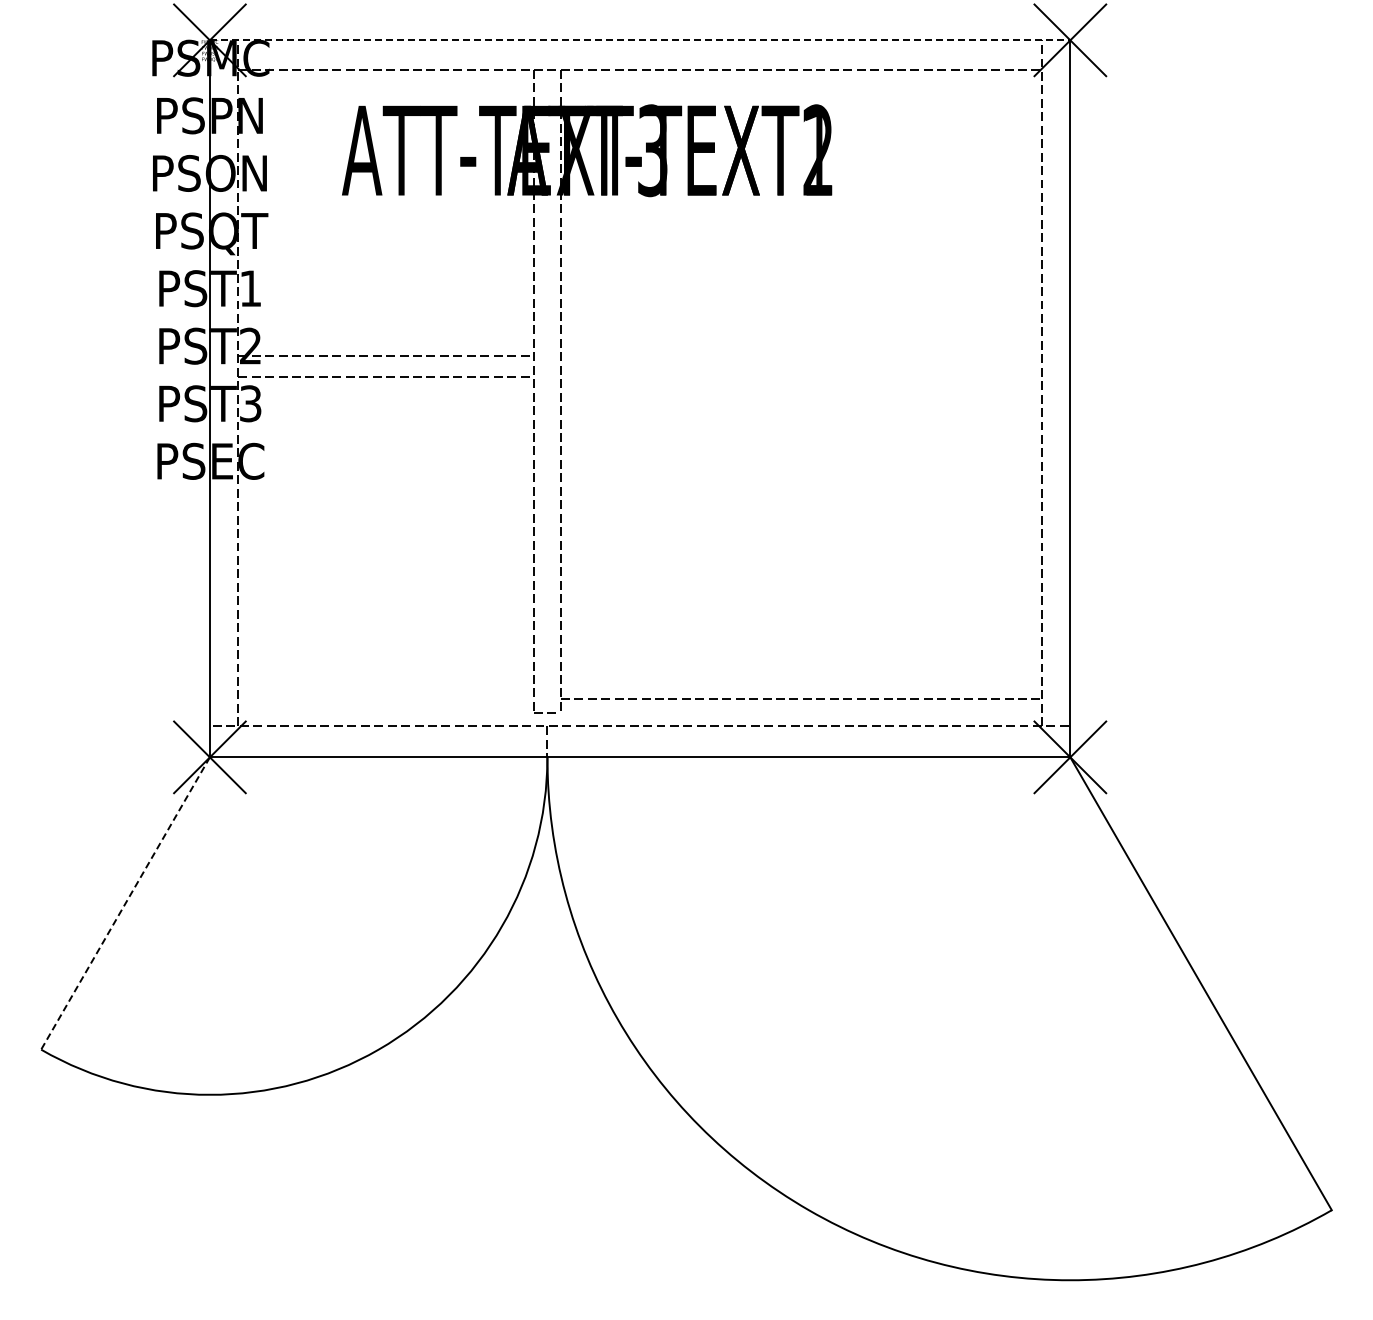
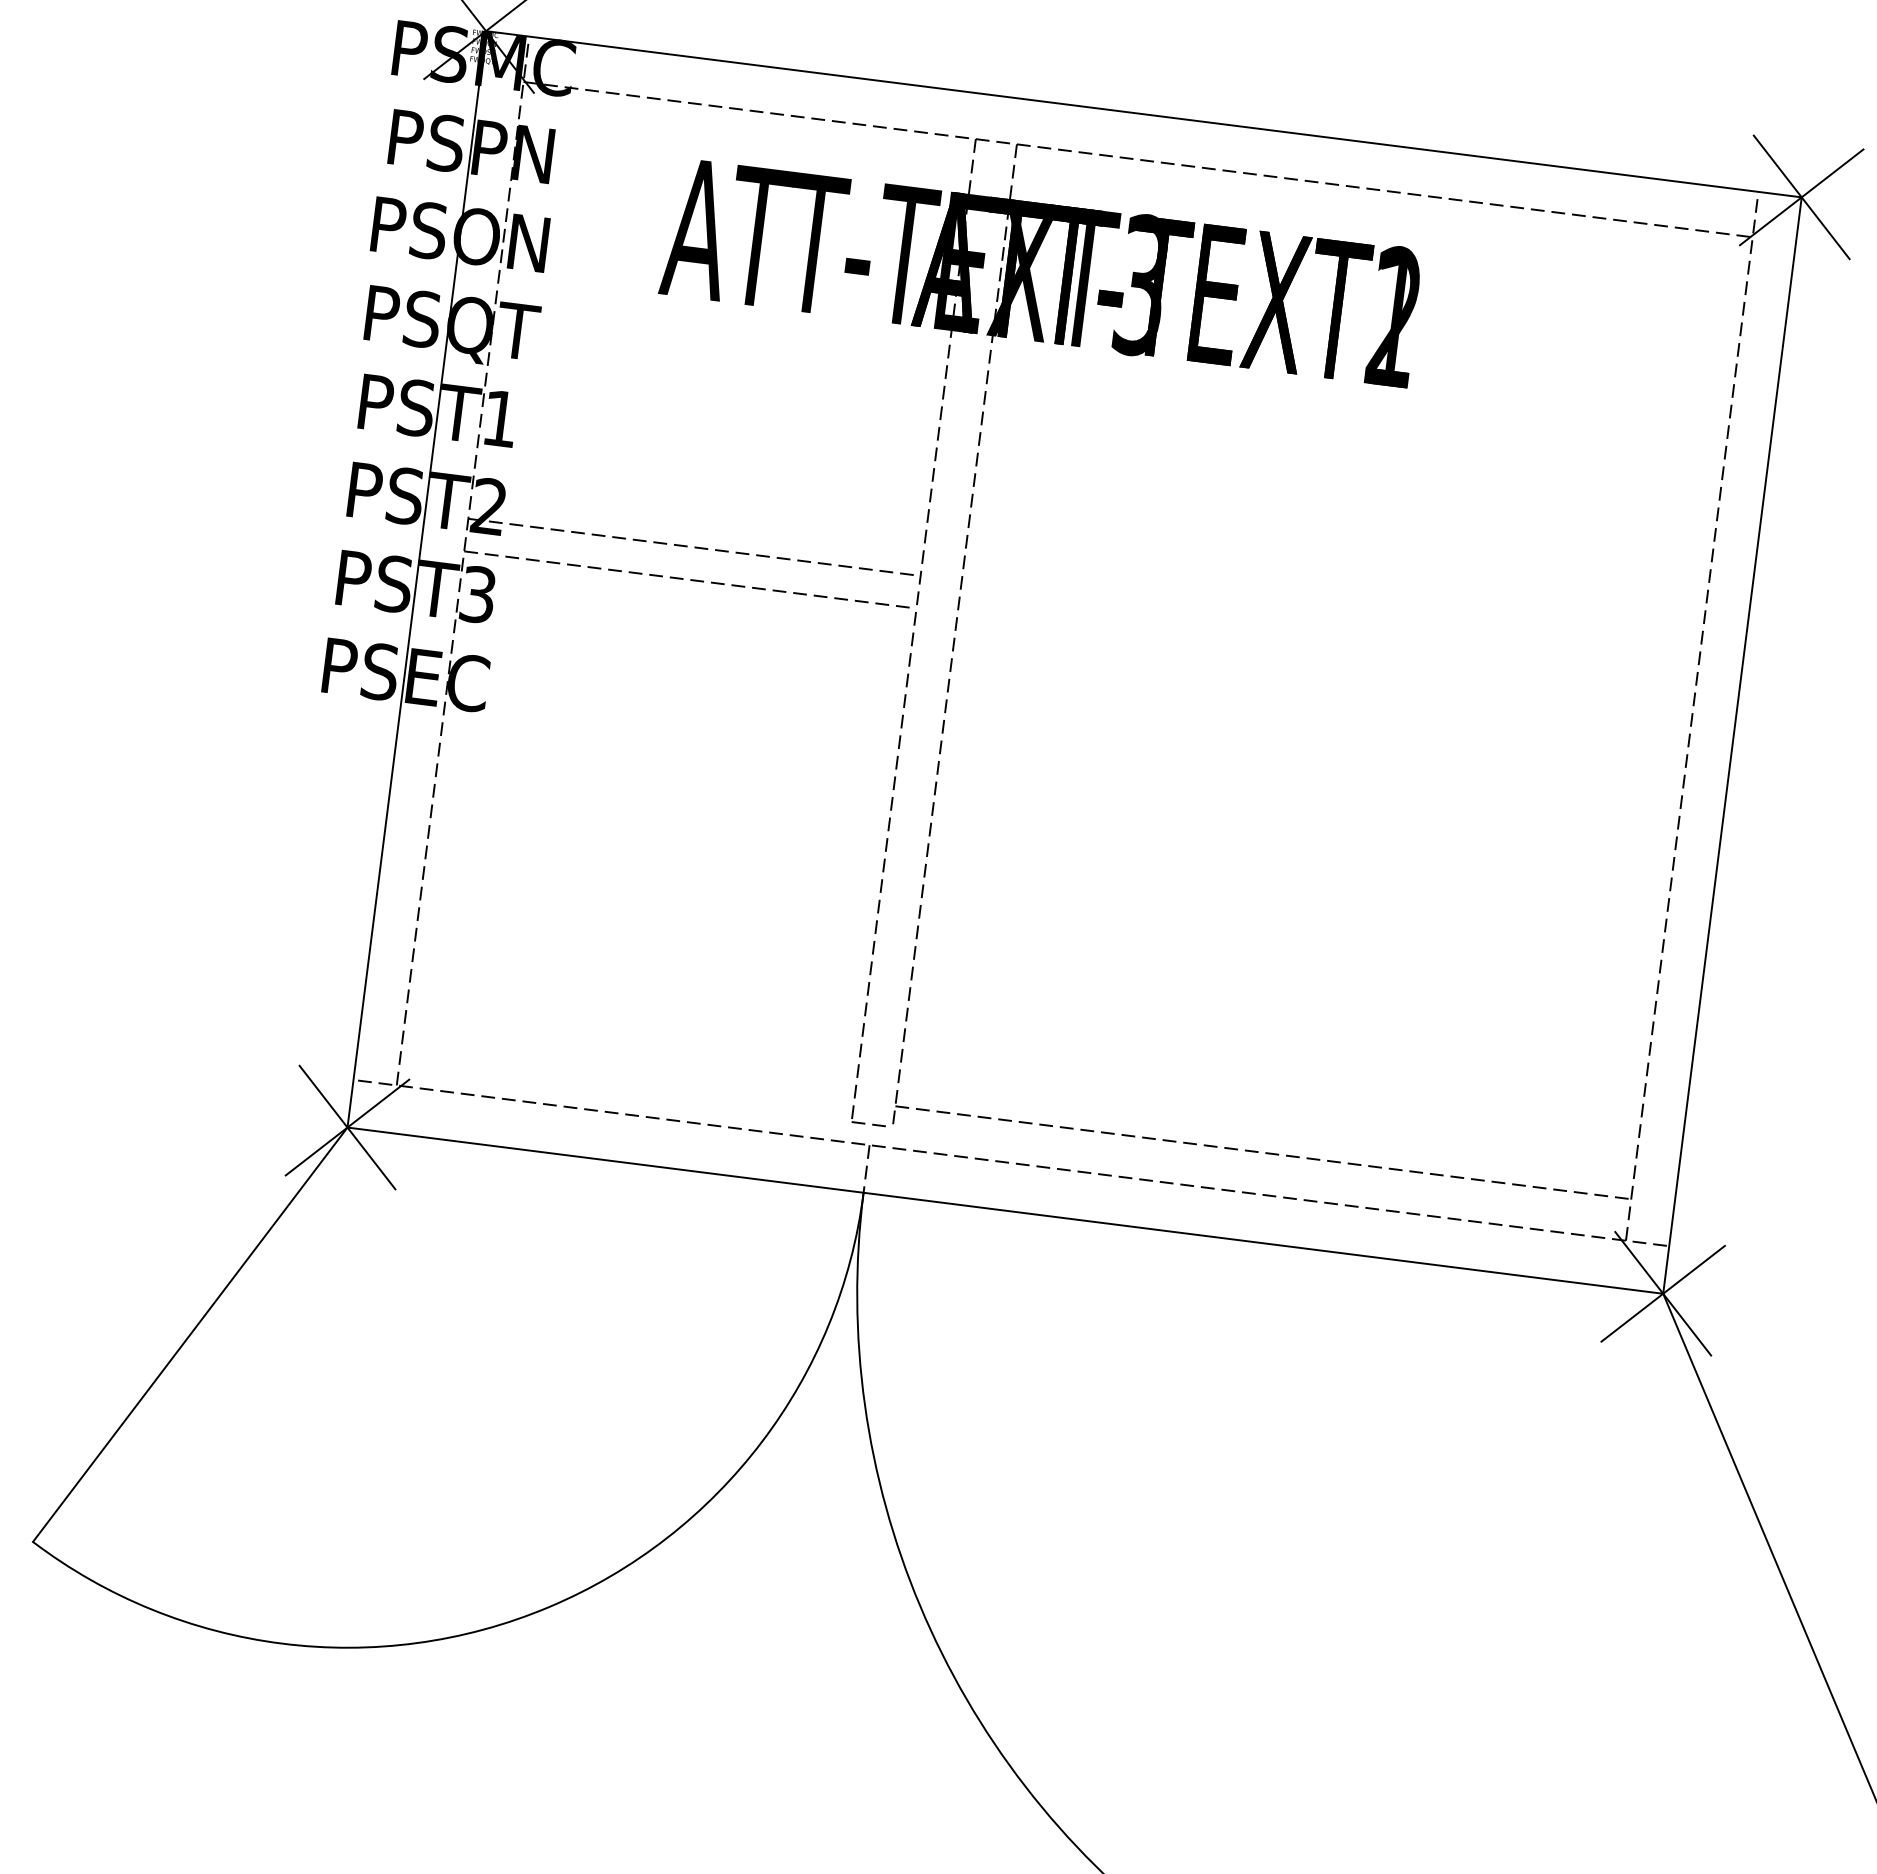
line: (640, 40) -> (1144, 114), dashed -> solid
line: (125, 903) -> (190, 1334), dashed -> solid

